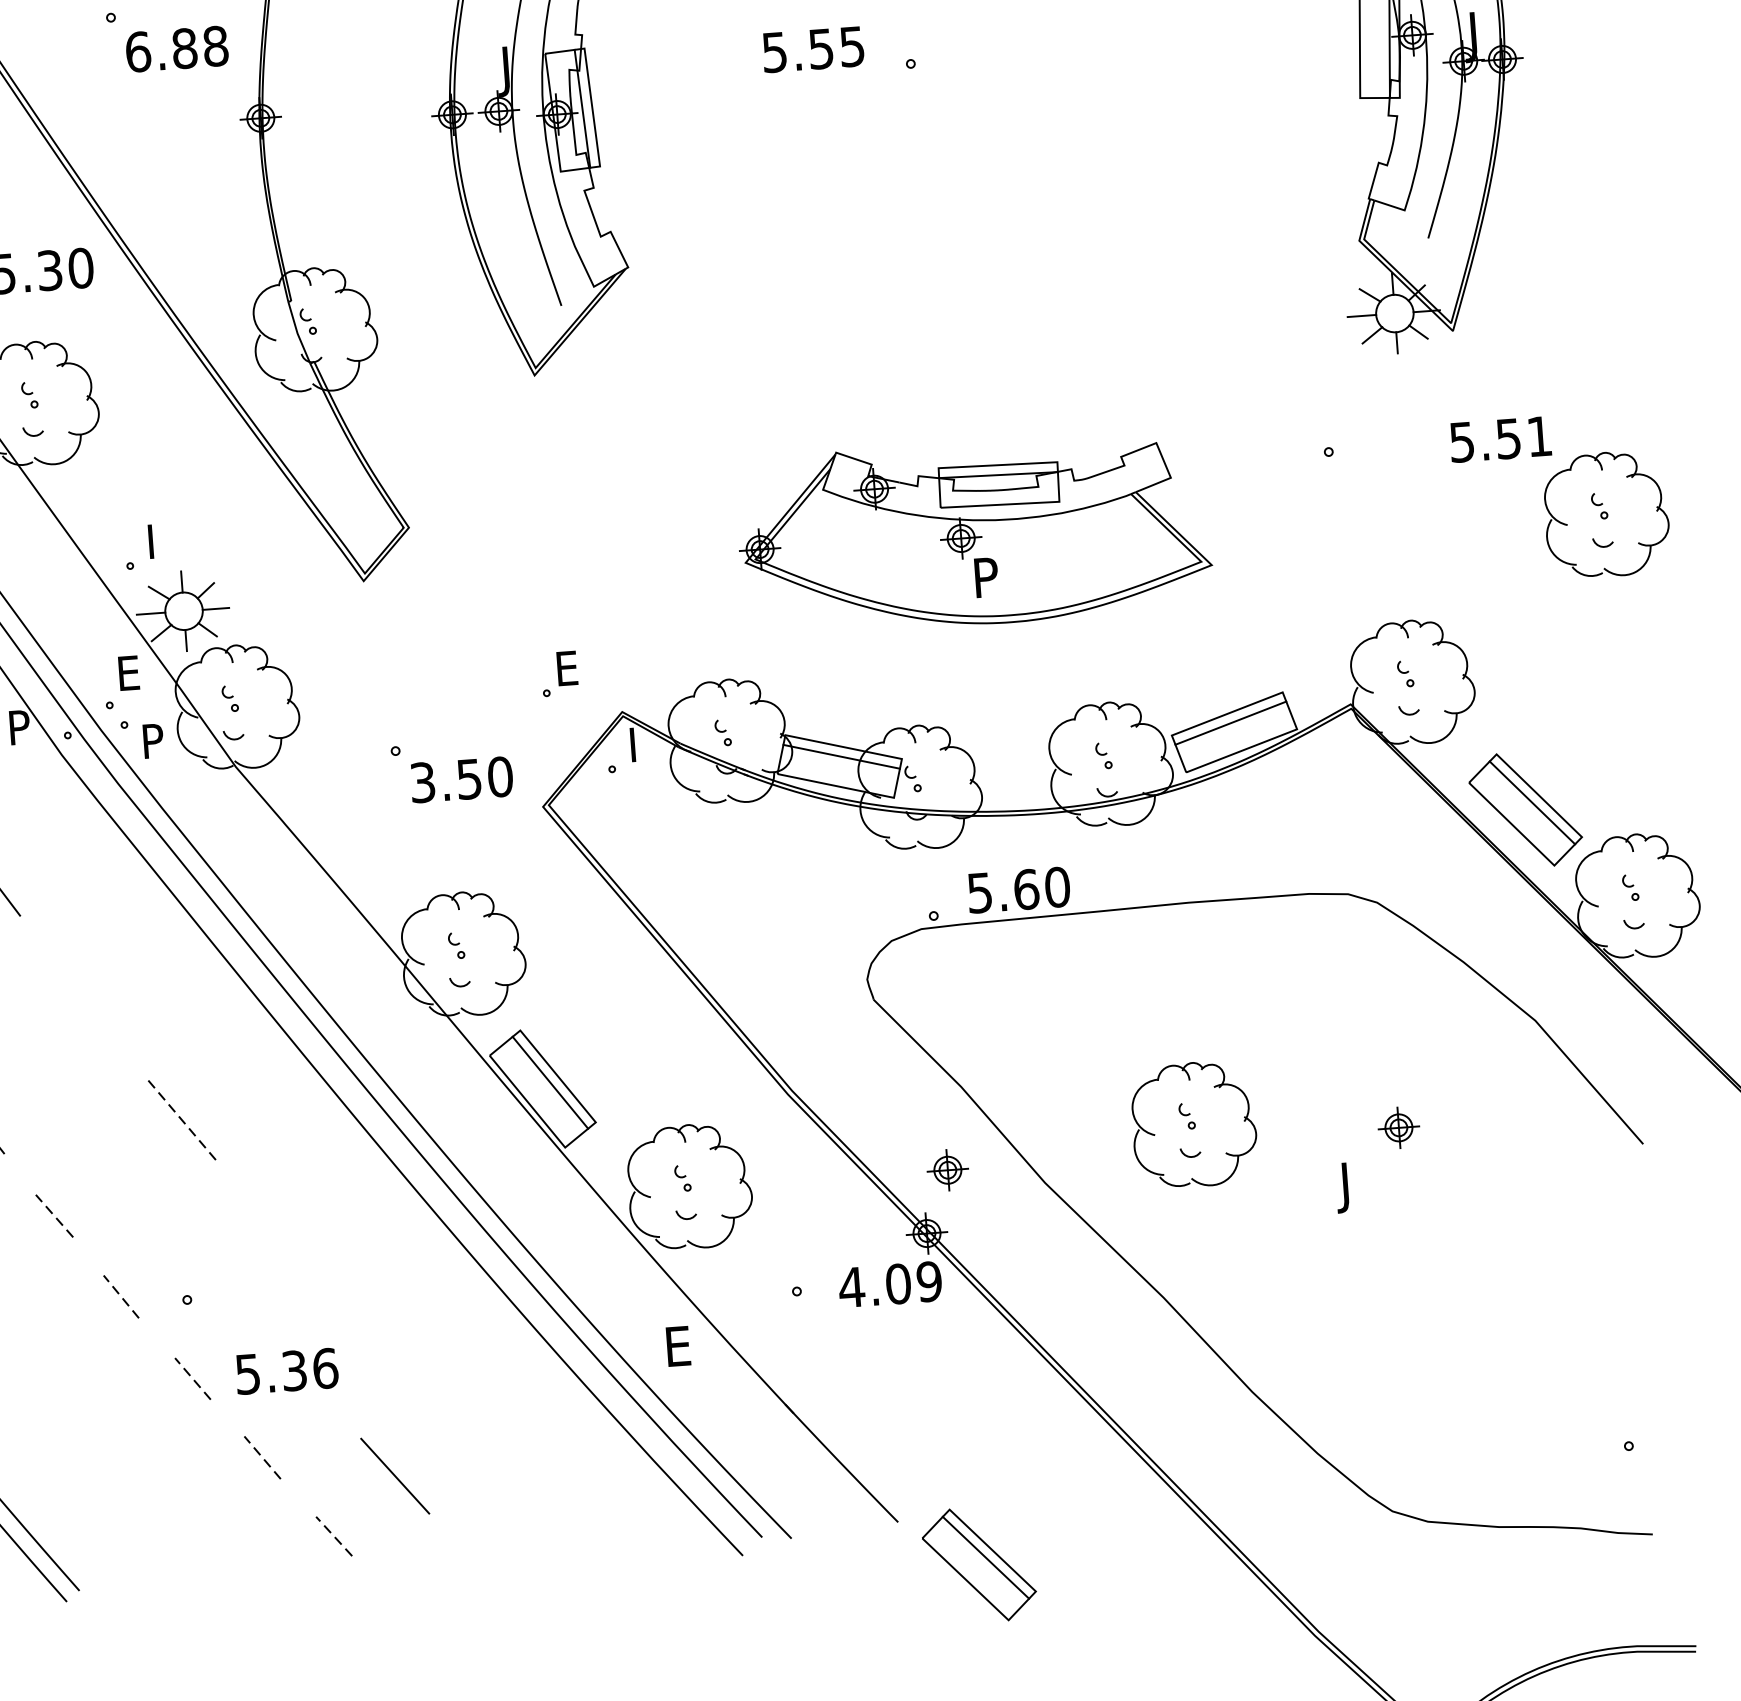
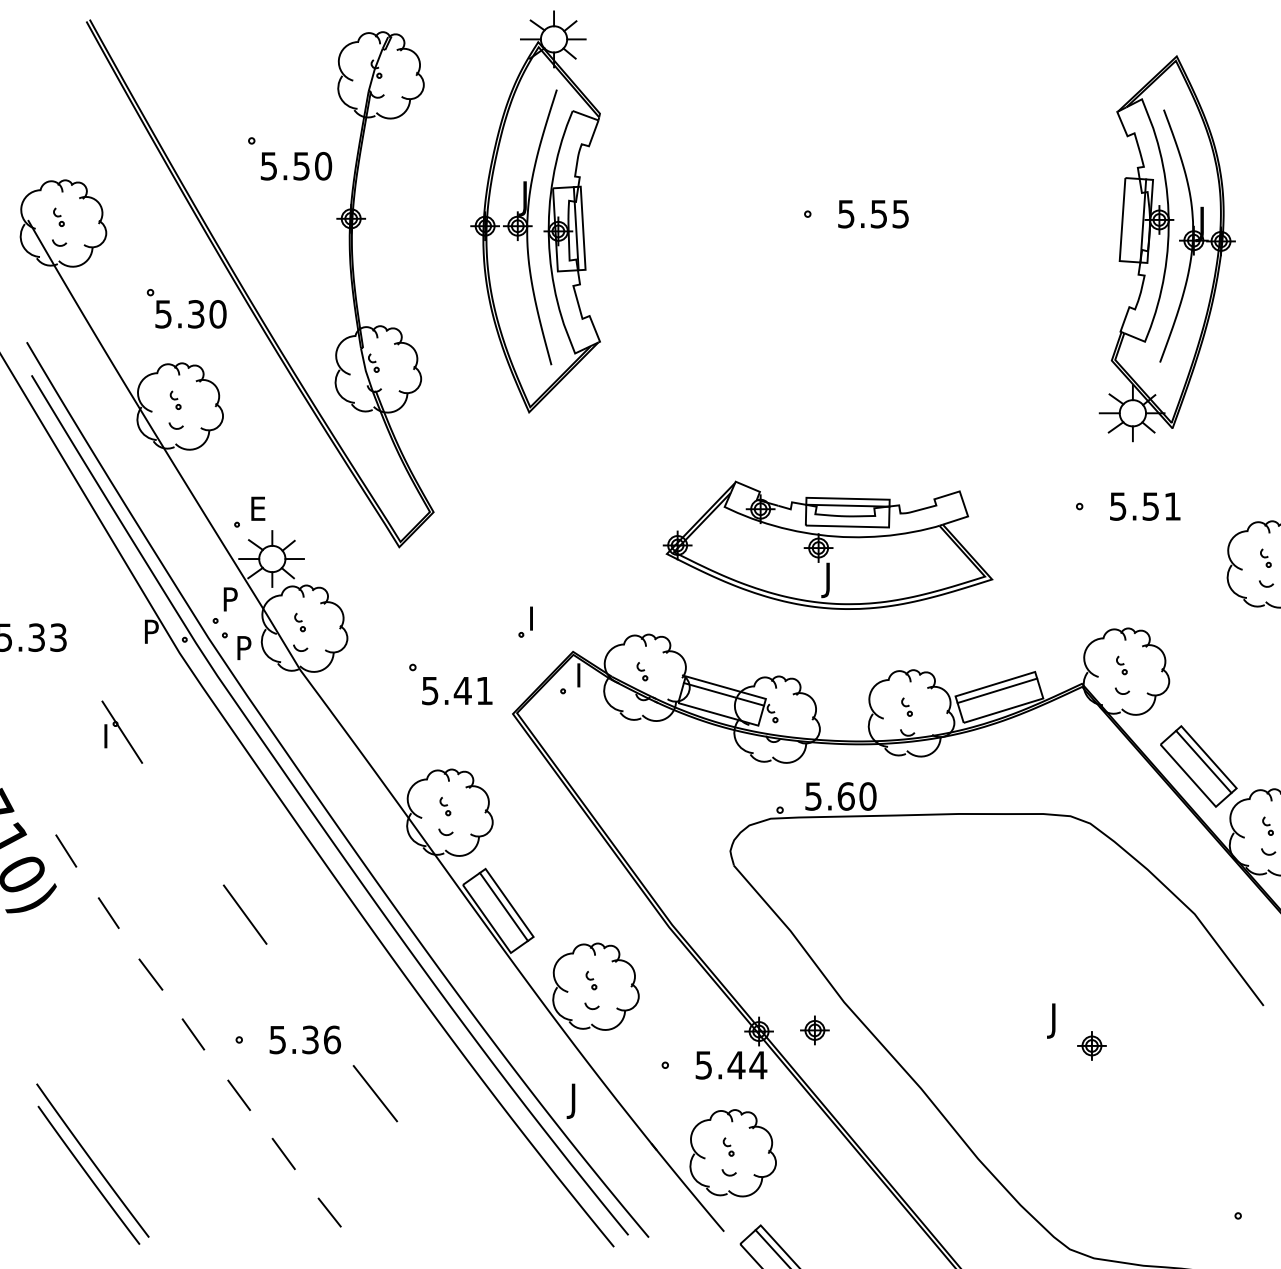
text: (177, 49) -> (296, 166), 6.88 -> 5.50
text: (813, 50) -> (873, 214), moved
text: (1500, 439) -> (1145, 506), moved
text: (160, 540) -> (259, 508), I -> E
text: (982, 583) -> (831, 580), P -> J
text: (569, 668) -> (538, 618), E -> I
text: (130, 673) -> (231, 599), E -> P
text: (461, 779) -> (457, 690), 3.50 -> 5.41
line: (183, 1121) -> (245, 915), dashed -> solid
part: (1193, 1125) -> (732, 1153), moved
part: (1398, 1127) -> (1091, 1045), moved
part: (947, 1170) -> (814, 1030), moved
line: (53, 1215) -> (150, 974), dashed -> solid
text: (889, 1284) -> (730, 1065), 4.09 -> 5.44
line: (121, 1296) -> (193, 1034), dashed -> solid
text: (674, 1350) -> (576, 1100), E -> J
text: (285, 1370) -> (304, 1039), moved
line: (191, 1377) -> (238, 1094), dashed -> solid
line: (262, 1457) -> (283, 1153), dashed -> solid
line: (395, 1475) -> (375, 1093), moved
line: (333, 1536) -> (329, 1212), dashed -> solid

